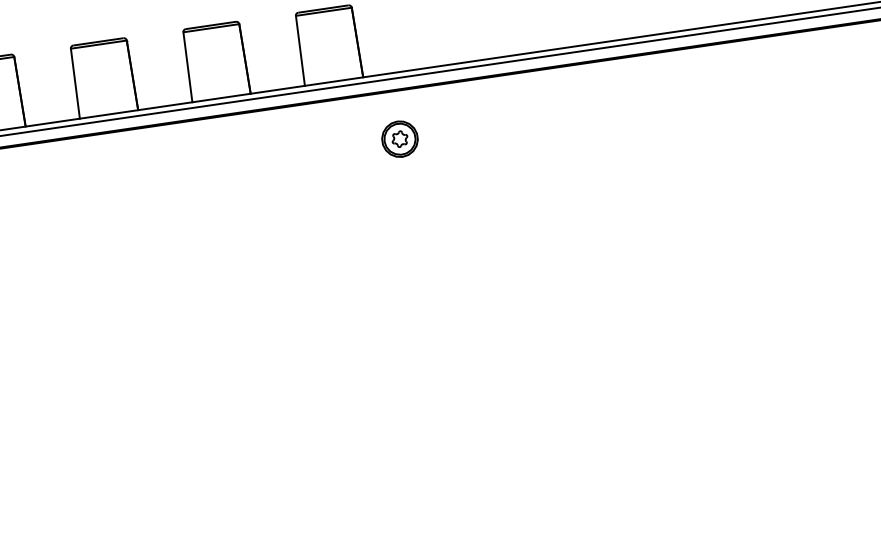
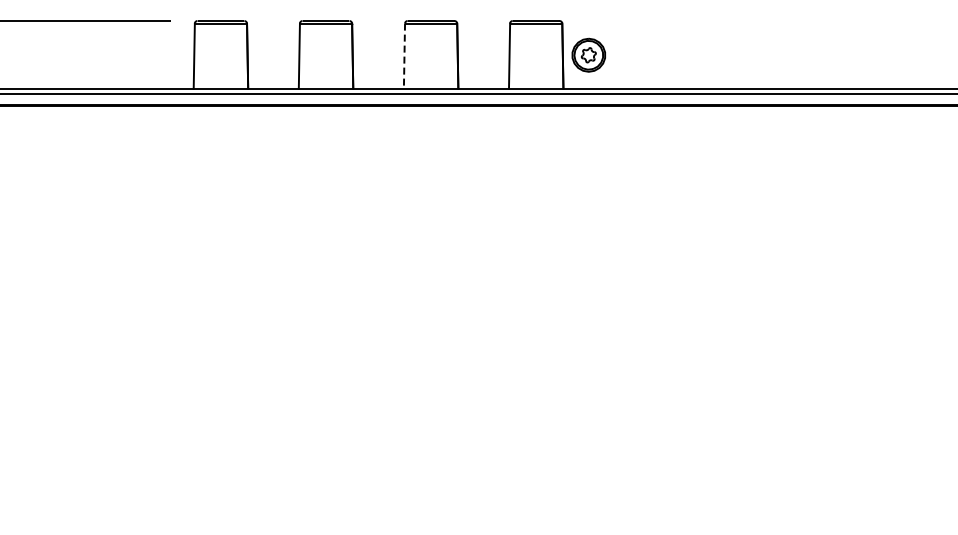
line: (187, 67) -> (404, 56), solid -> dashed
part: (399, 138) -> (588, 54), moved

